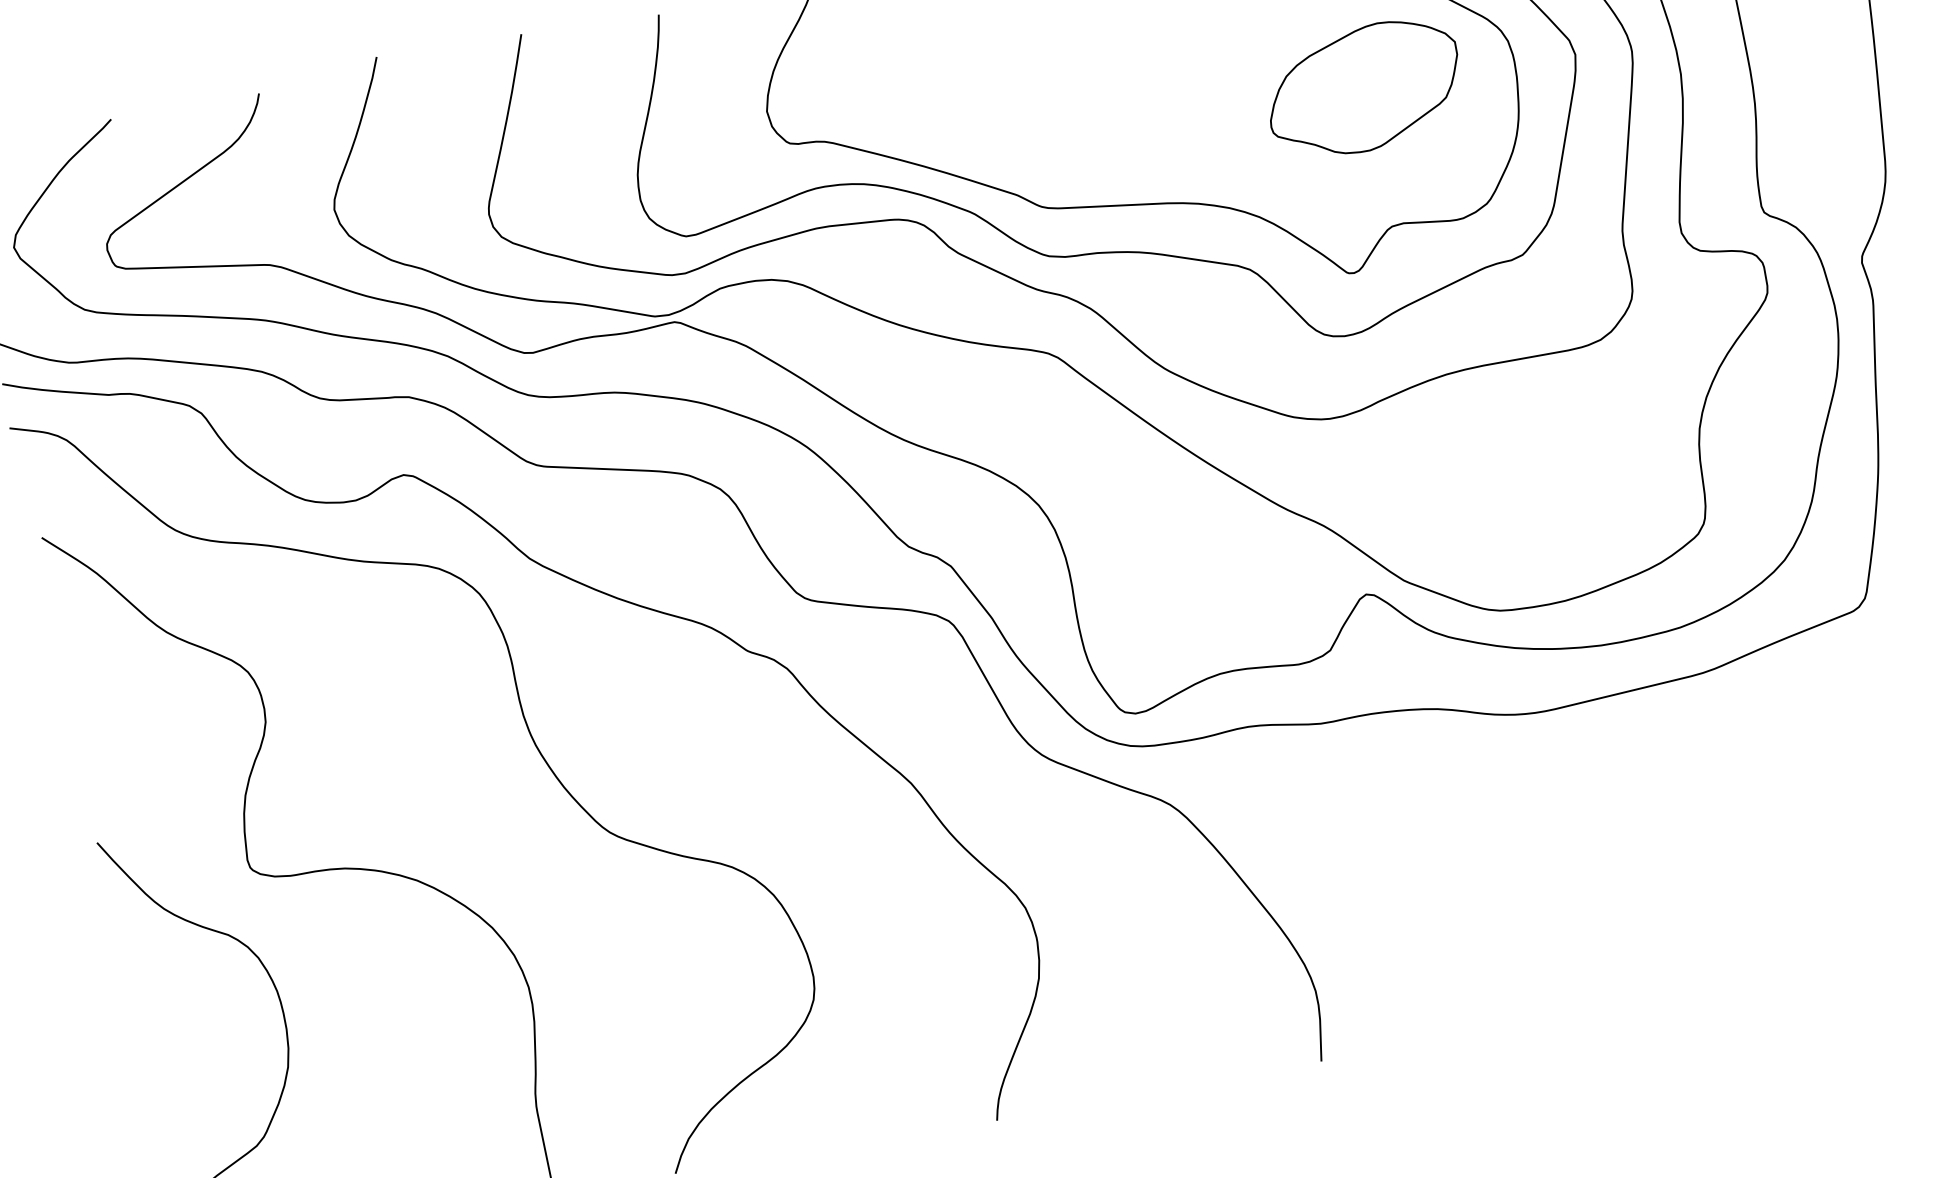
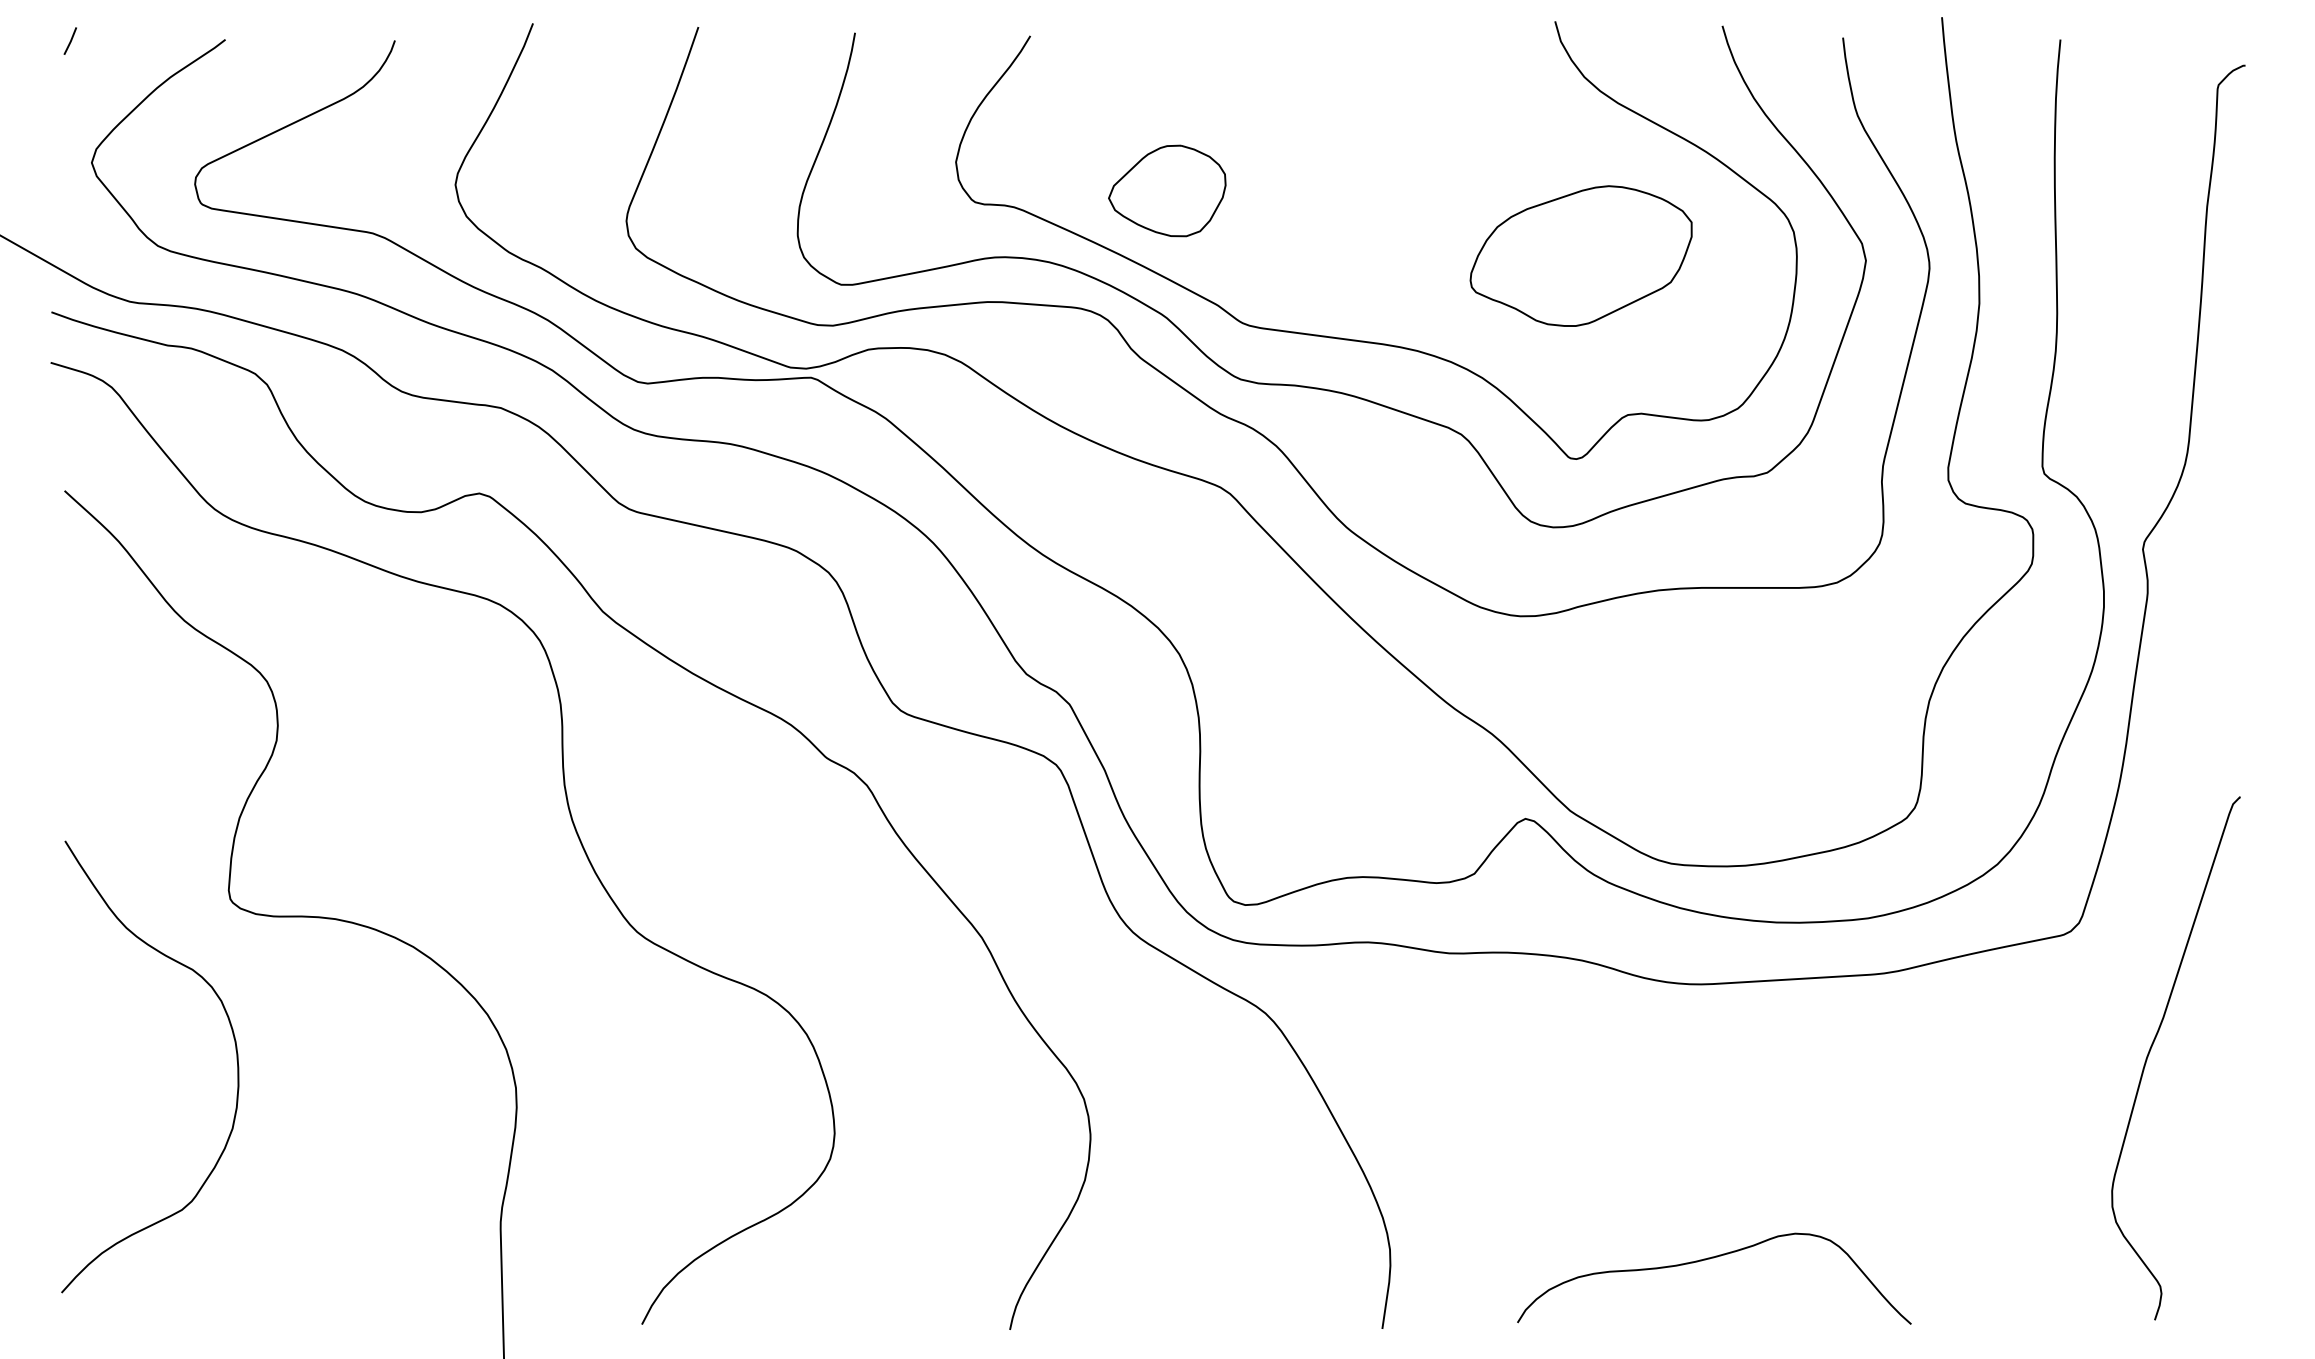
part: (1363, 88) -> (1580, 255), moved
part: (955, 103) -> (1167, 190), added
curve: (1595, 949) -> (1709, 1259), added

